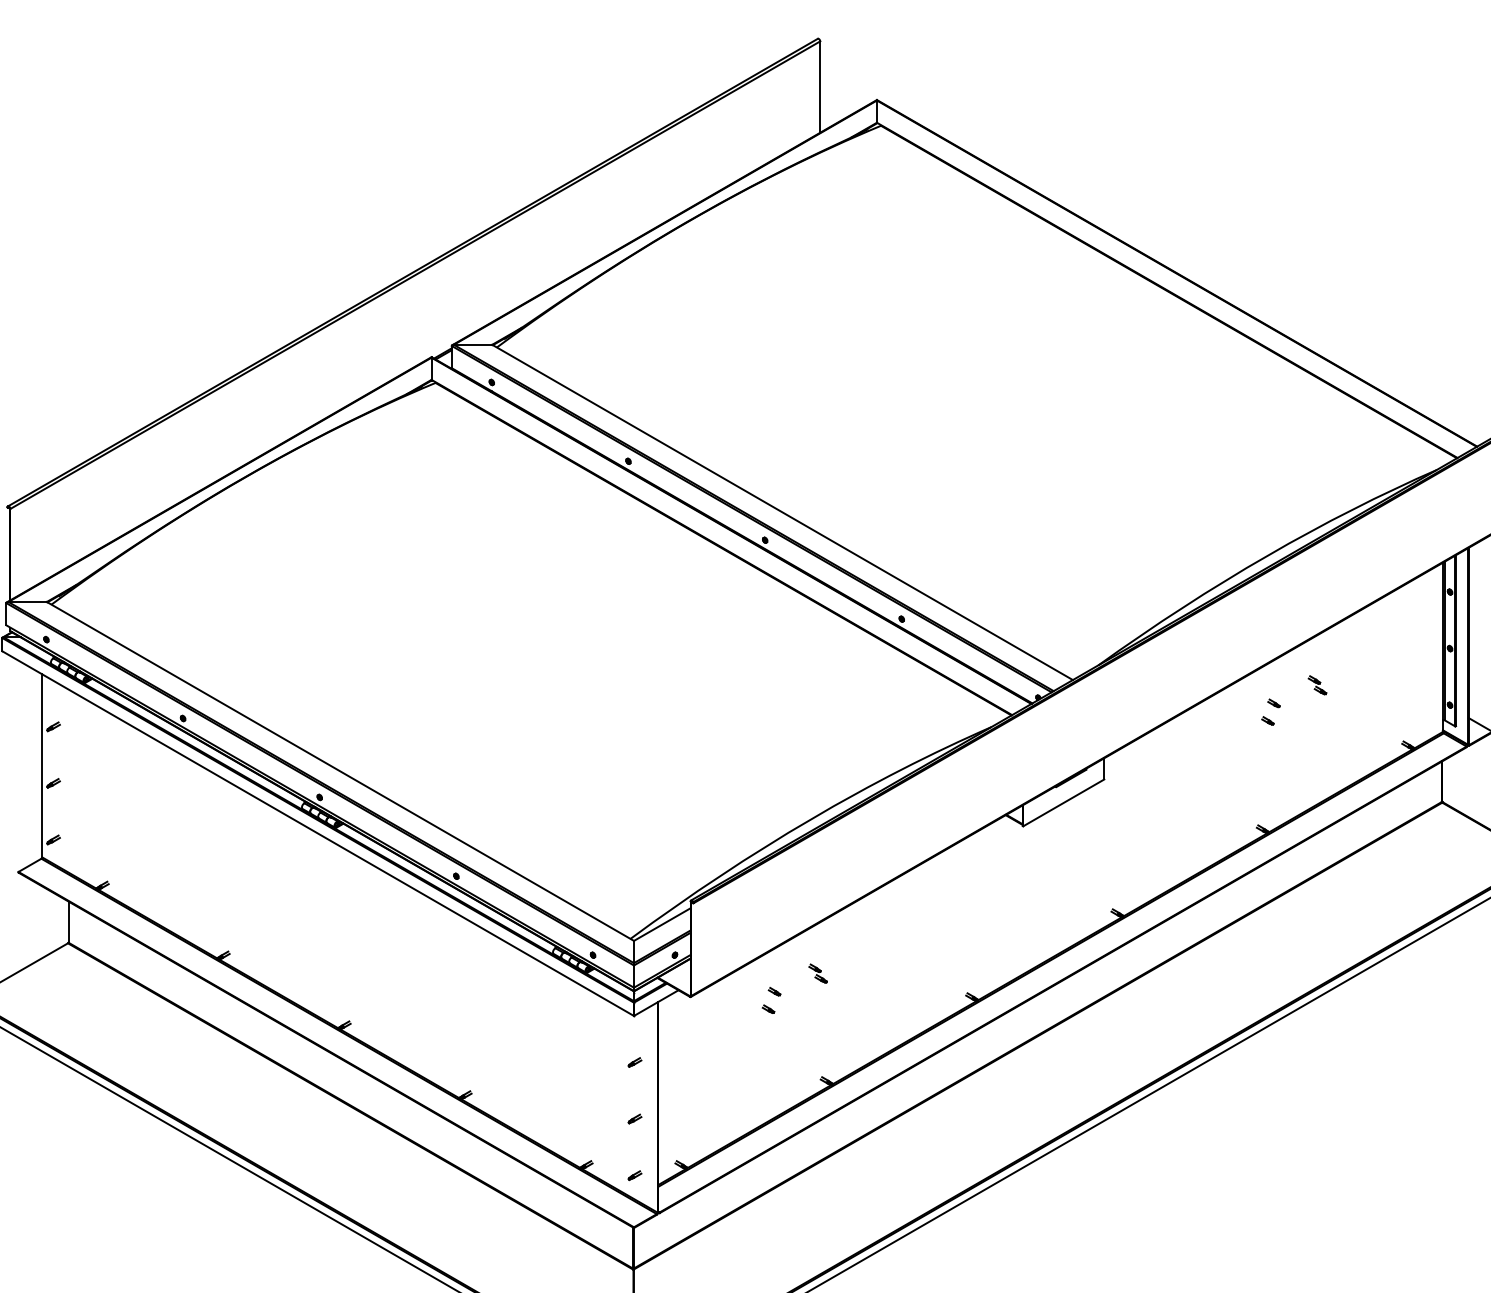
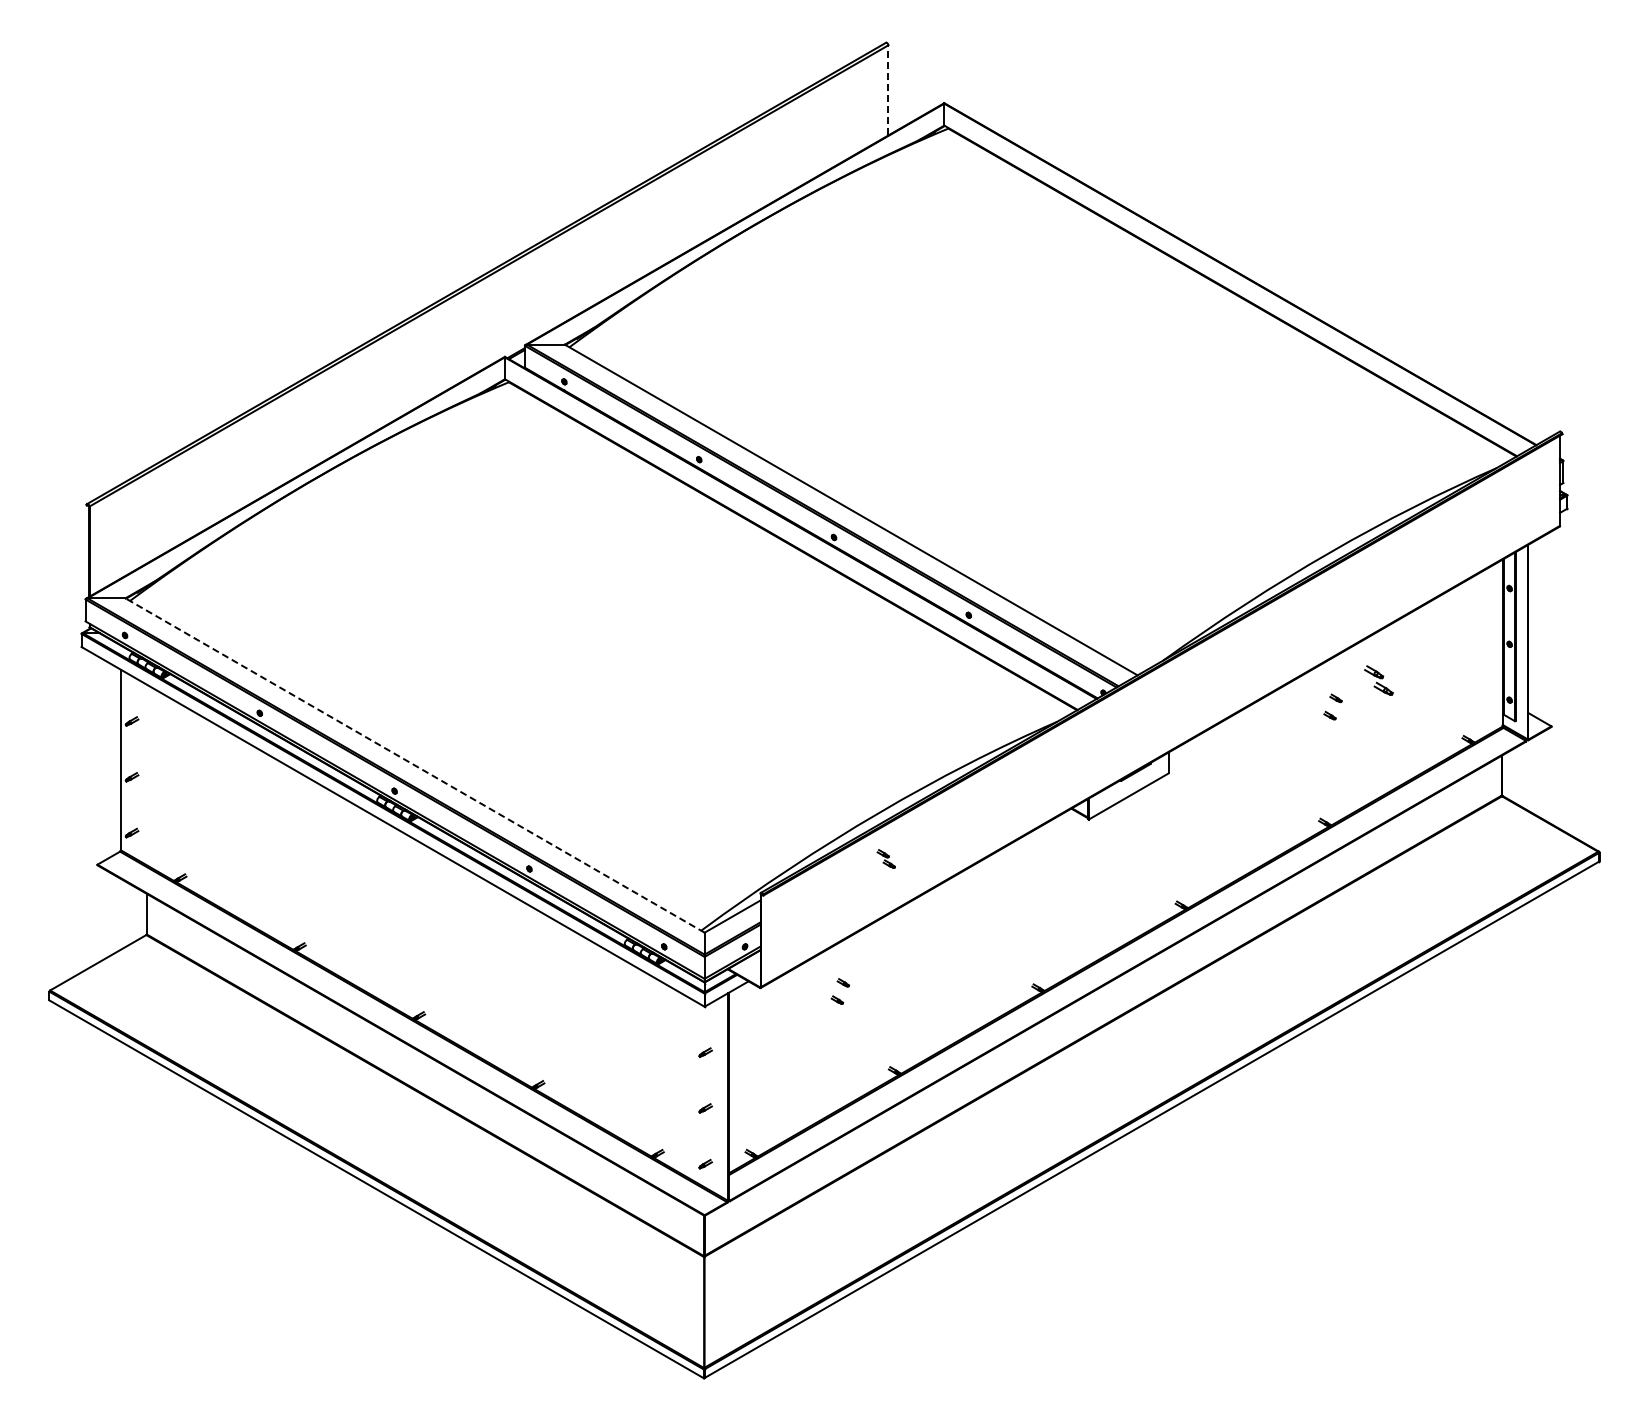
line: (820, 86) -> (888, 89), solid -> dashed
part: (1317, 685) -> (1378, 680), size x1.6
line: (339, 771) -> (414, 765), solid -> dashed
part: (817, 973) -> (885, 858), moved

